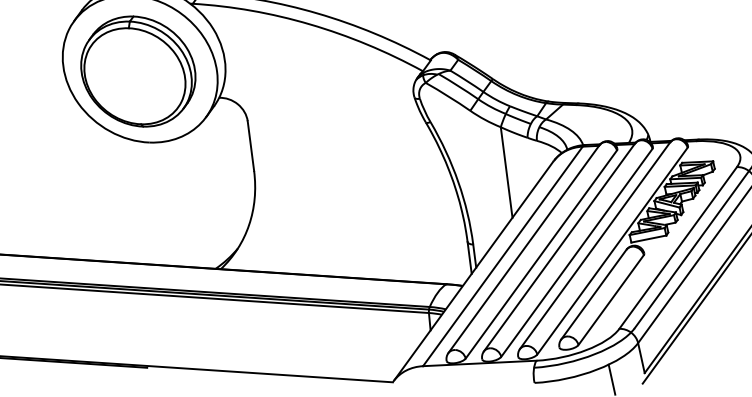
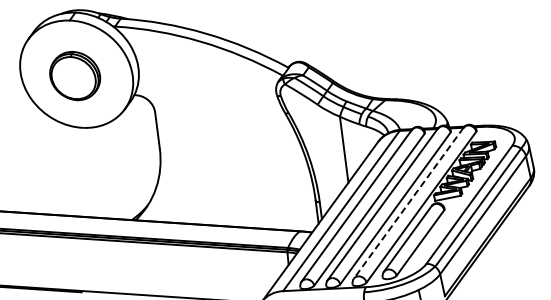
part: (137, 70) -> (74, 75), size x0.6
line: (594, 246) -> (408, 203), solid -> dashed

